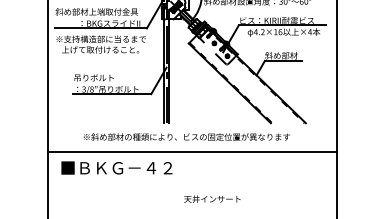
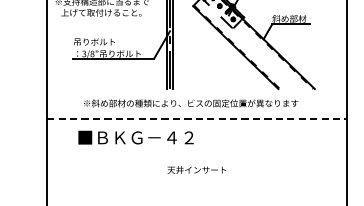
line: (193, 151) -> (198, 118), solid -> dashed
text: (116, 167) -> (135, 137), moved
text: (212, 198) -> (196, 169), moved

